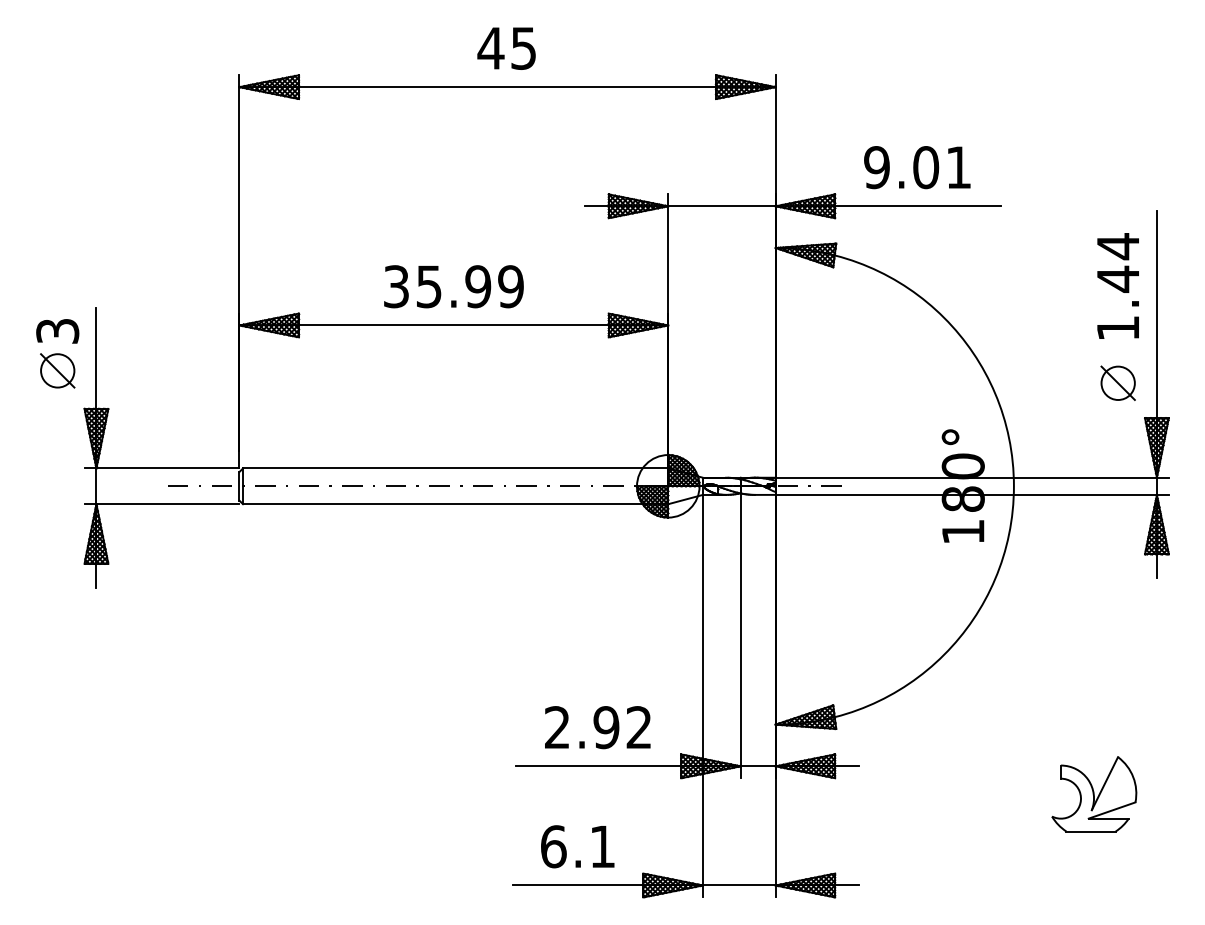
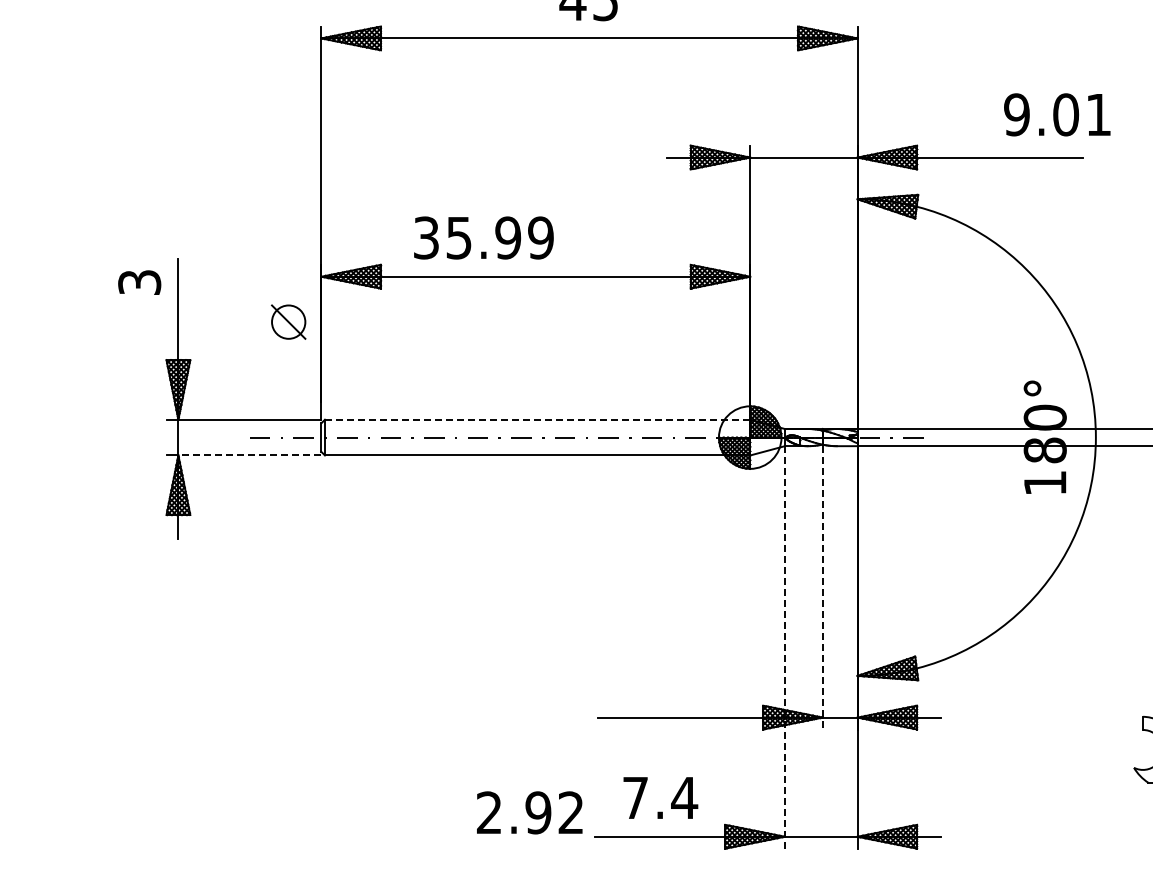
text: (917, 167) -> (1057, 114), moved
text: (453, 286) -> (483, 237), moved
part: (57, 370) -> (288, 321), moved
line: (455, 468) -> (537, 419), solid -> dashed
line: (167, 504) -> (249, 455), solid -> dashed
line: (740, 636) -> (822, 587), solid -> dashed
line: (702, 696) -> (784, 647), solid -> dashed
text: (597, 727) -> (529, 812), moved
text: (578, 846) -> (660, 797), 6.1 -> 7.4

